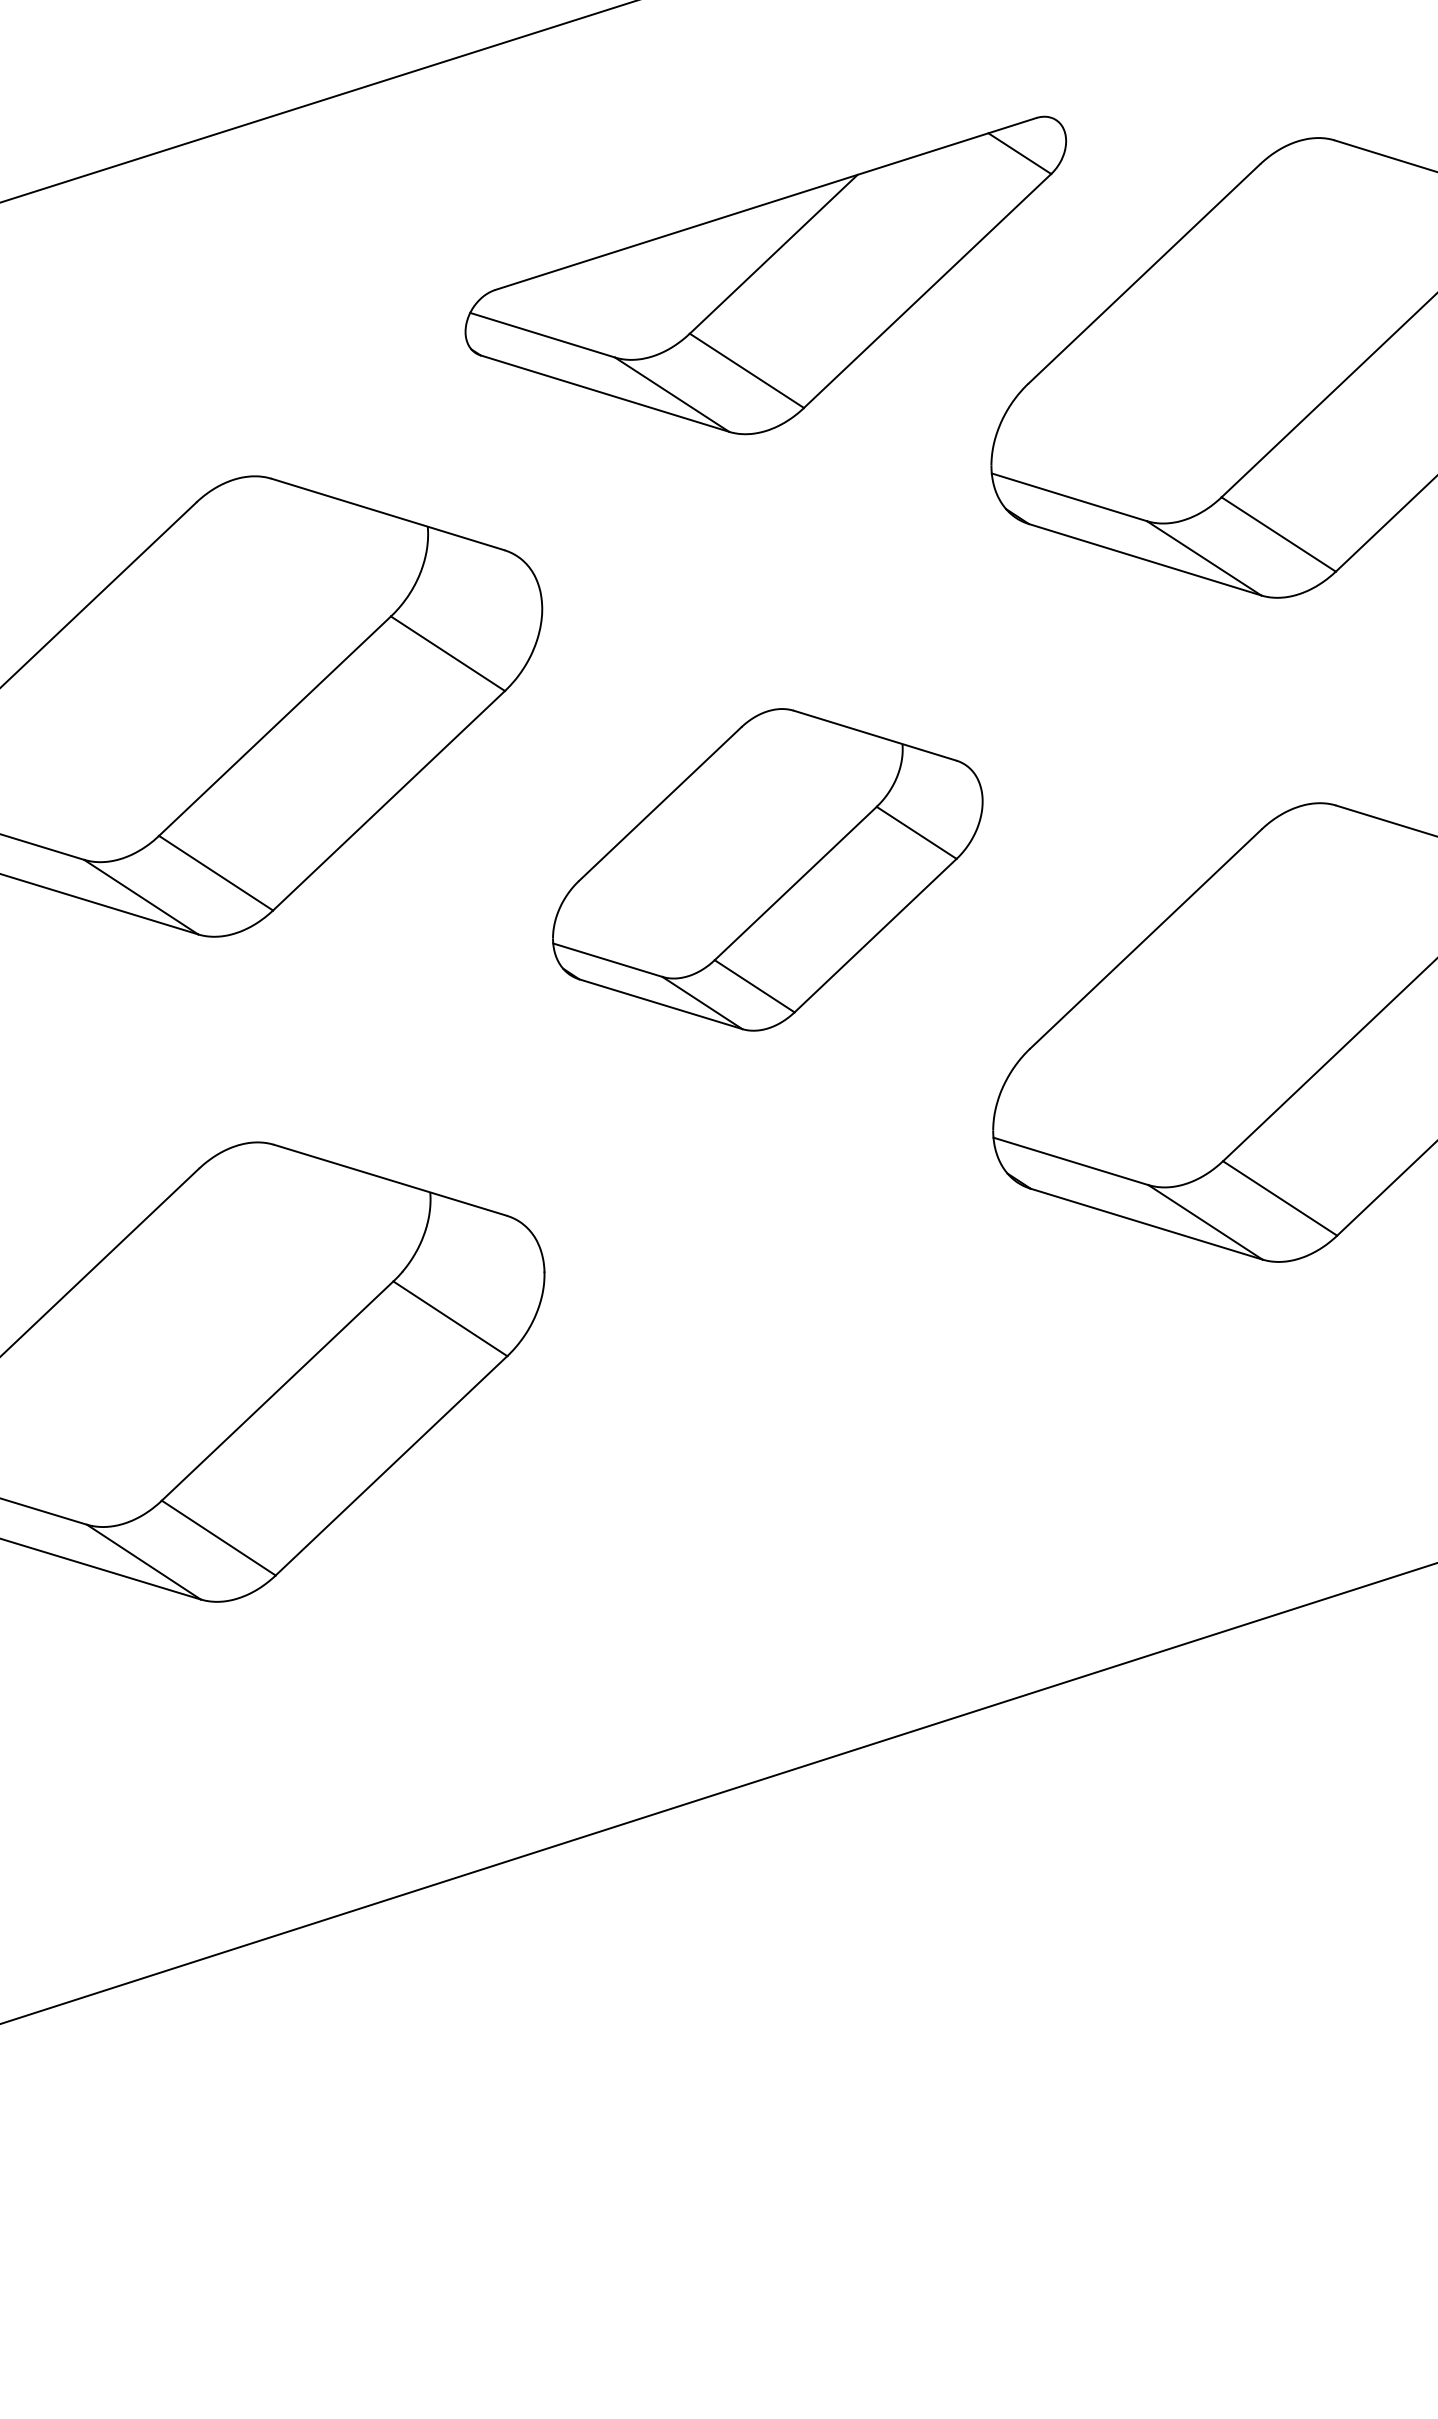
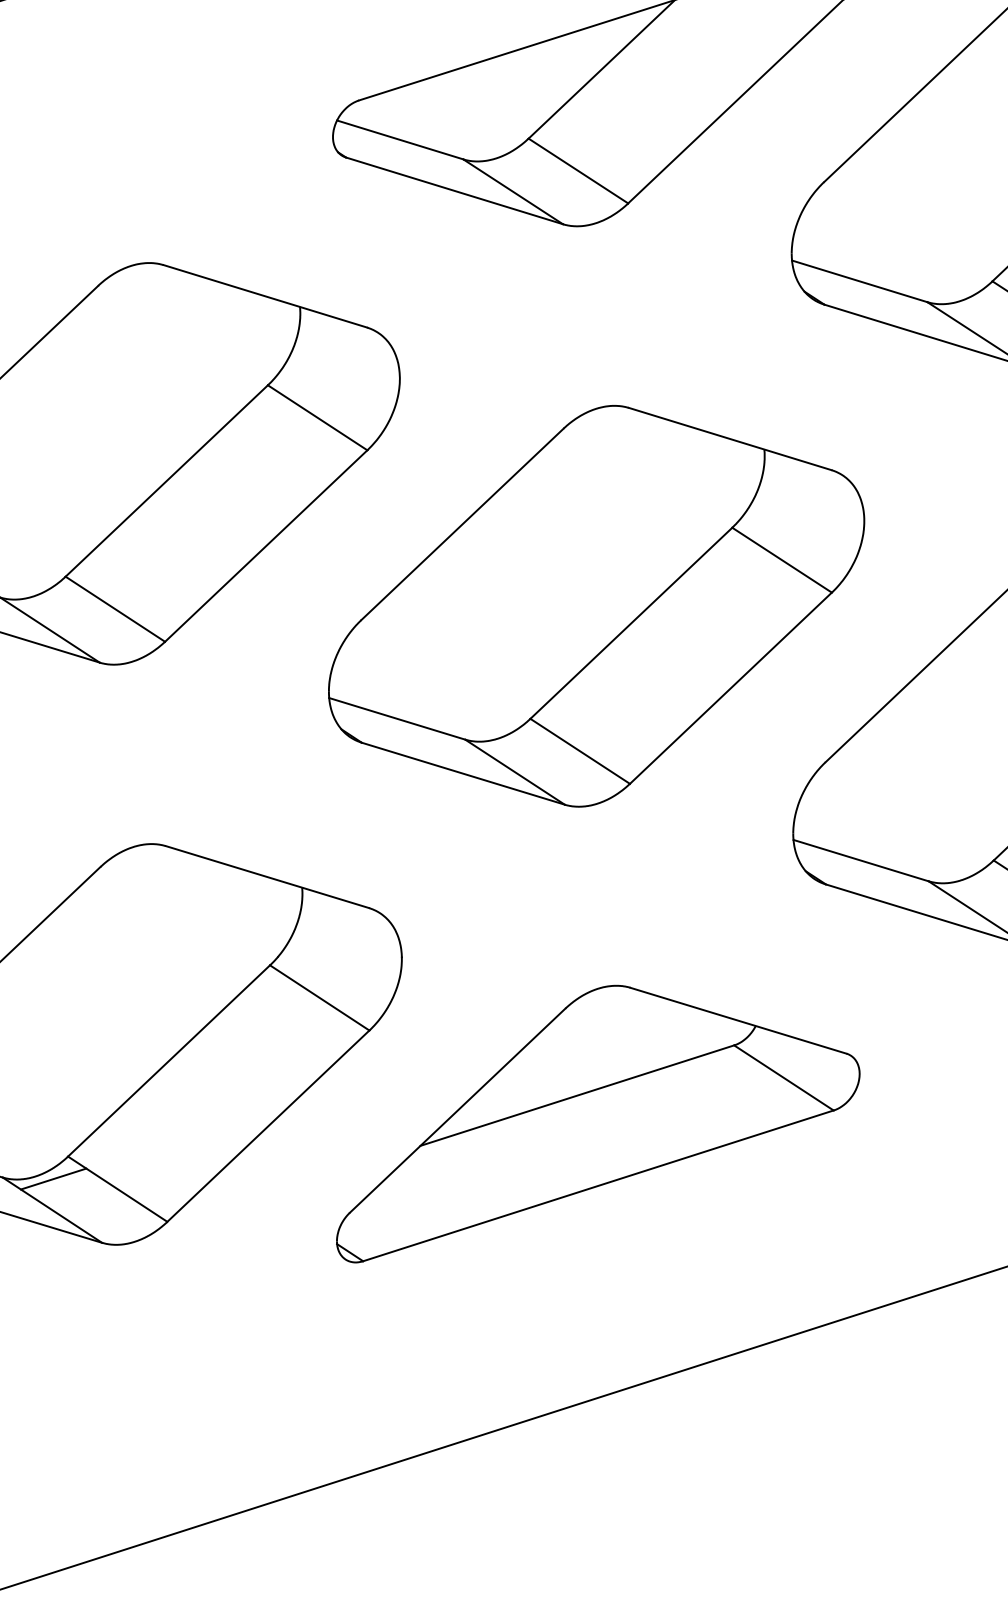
part: (767, 869) -> (596, 606), size x1.43
part: (769, 1463) -> (598, 1124), added
line: (144, 1526) -> (52, 1179), added

